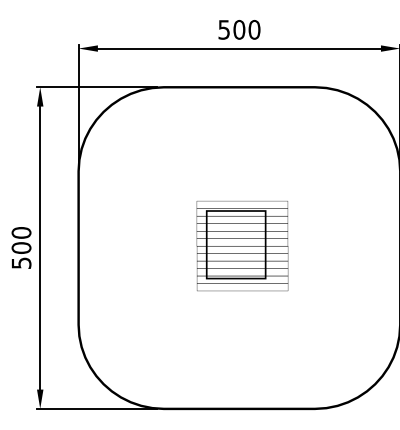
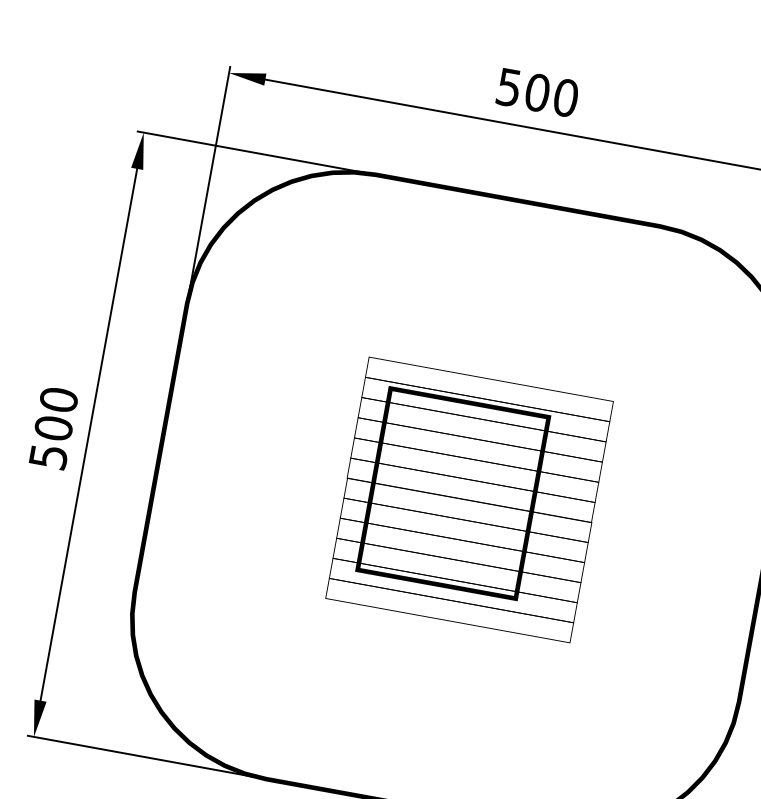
part: (242, 245) -> (469, 498), size x1.43

